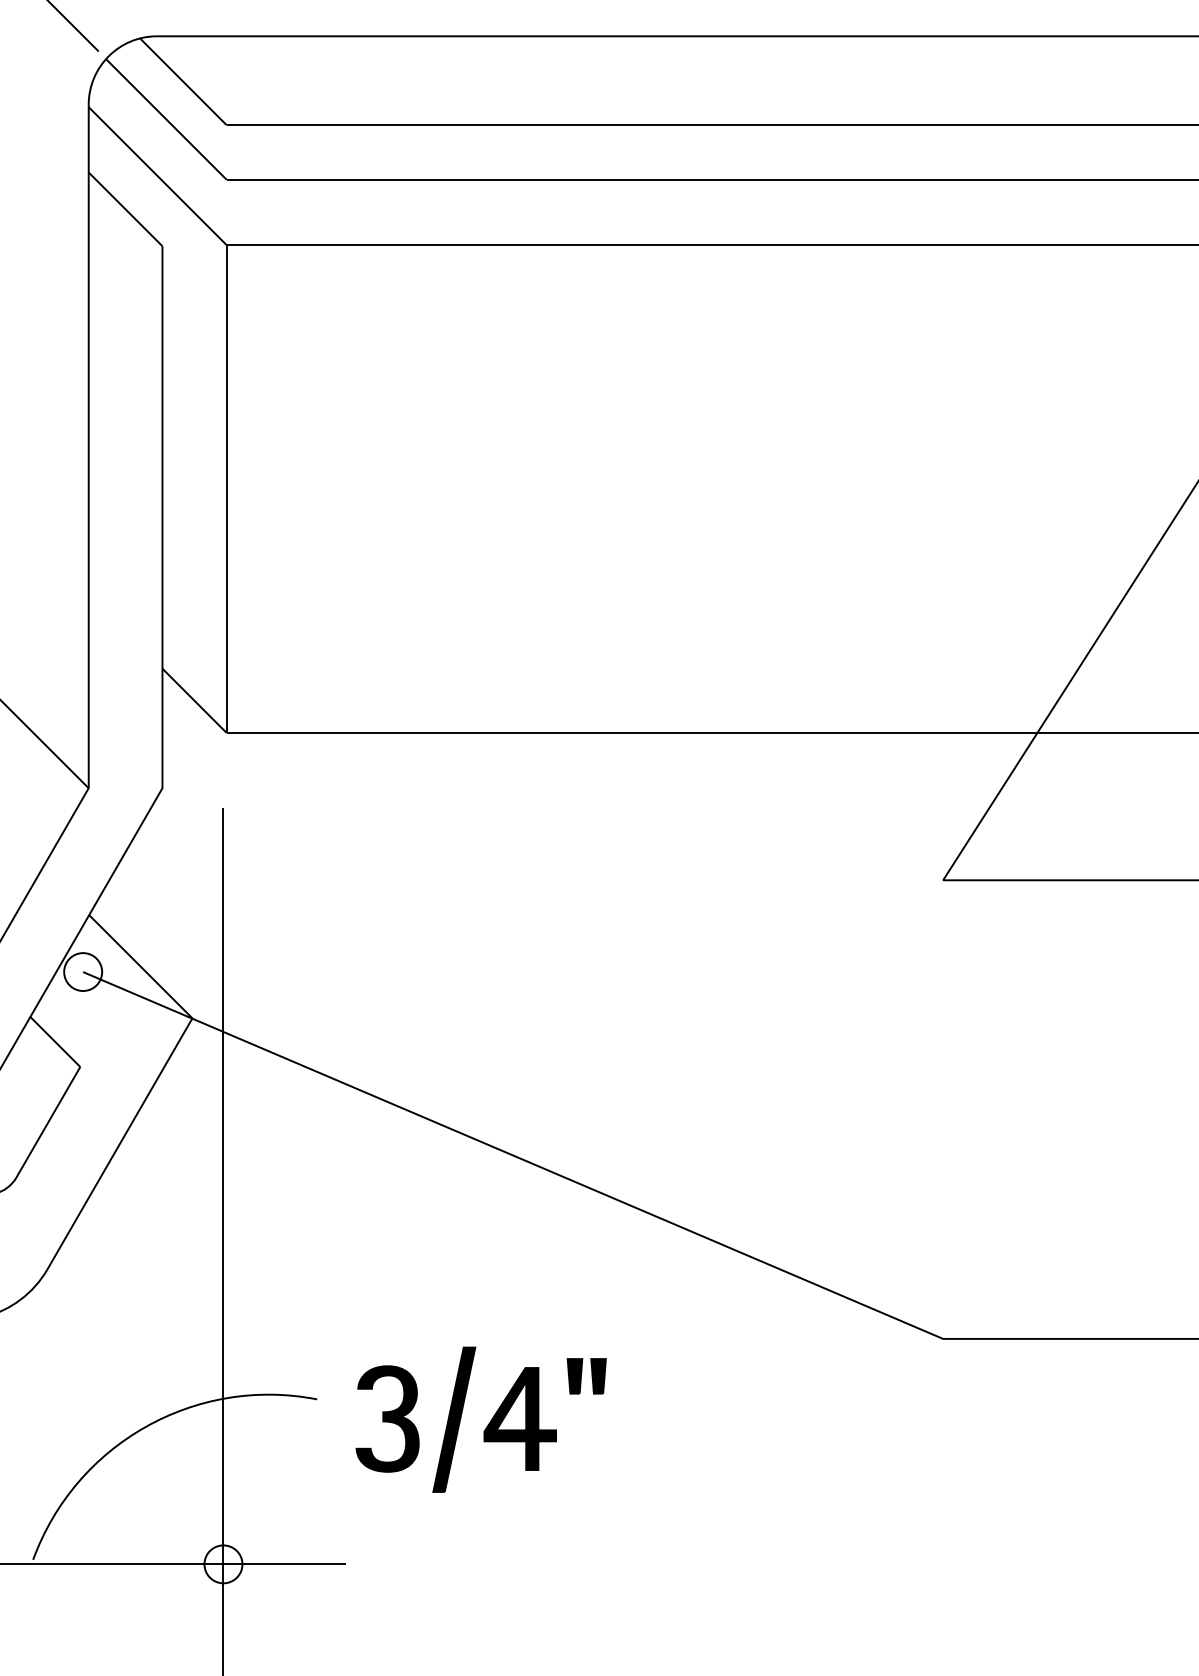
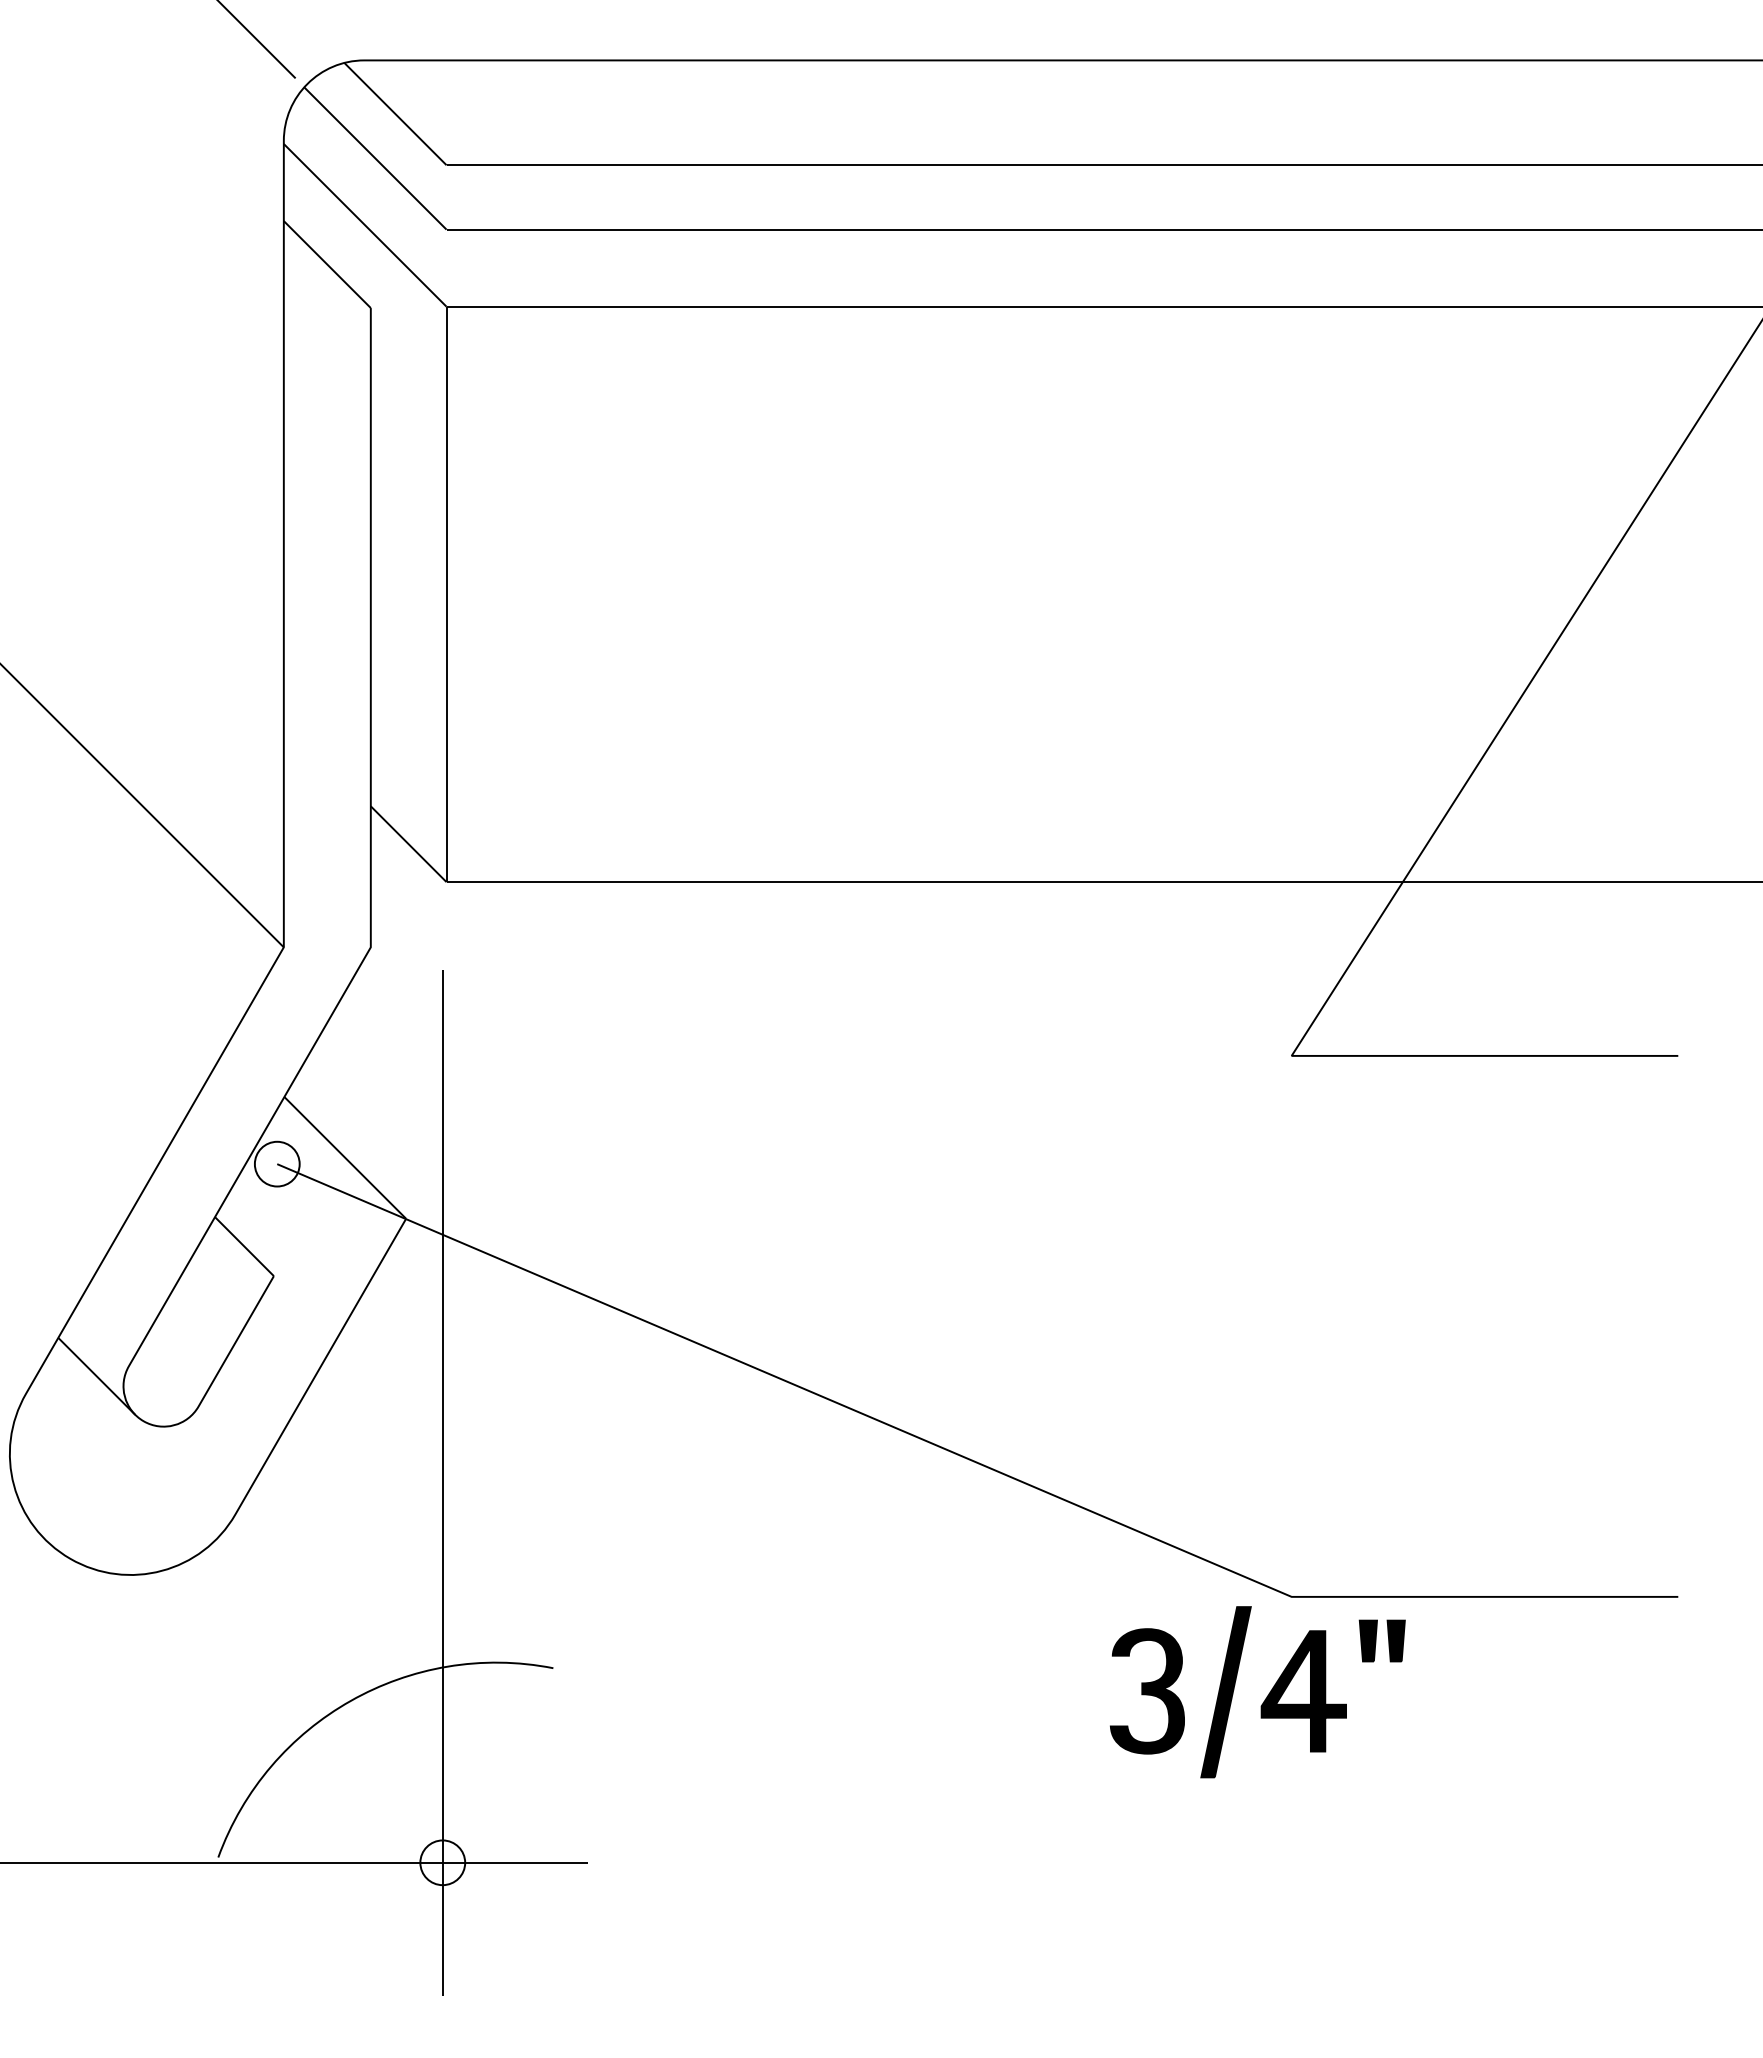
part: (488, 1423) -> (1266, 1696), moved

